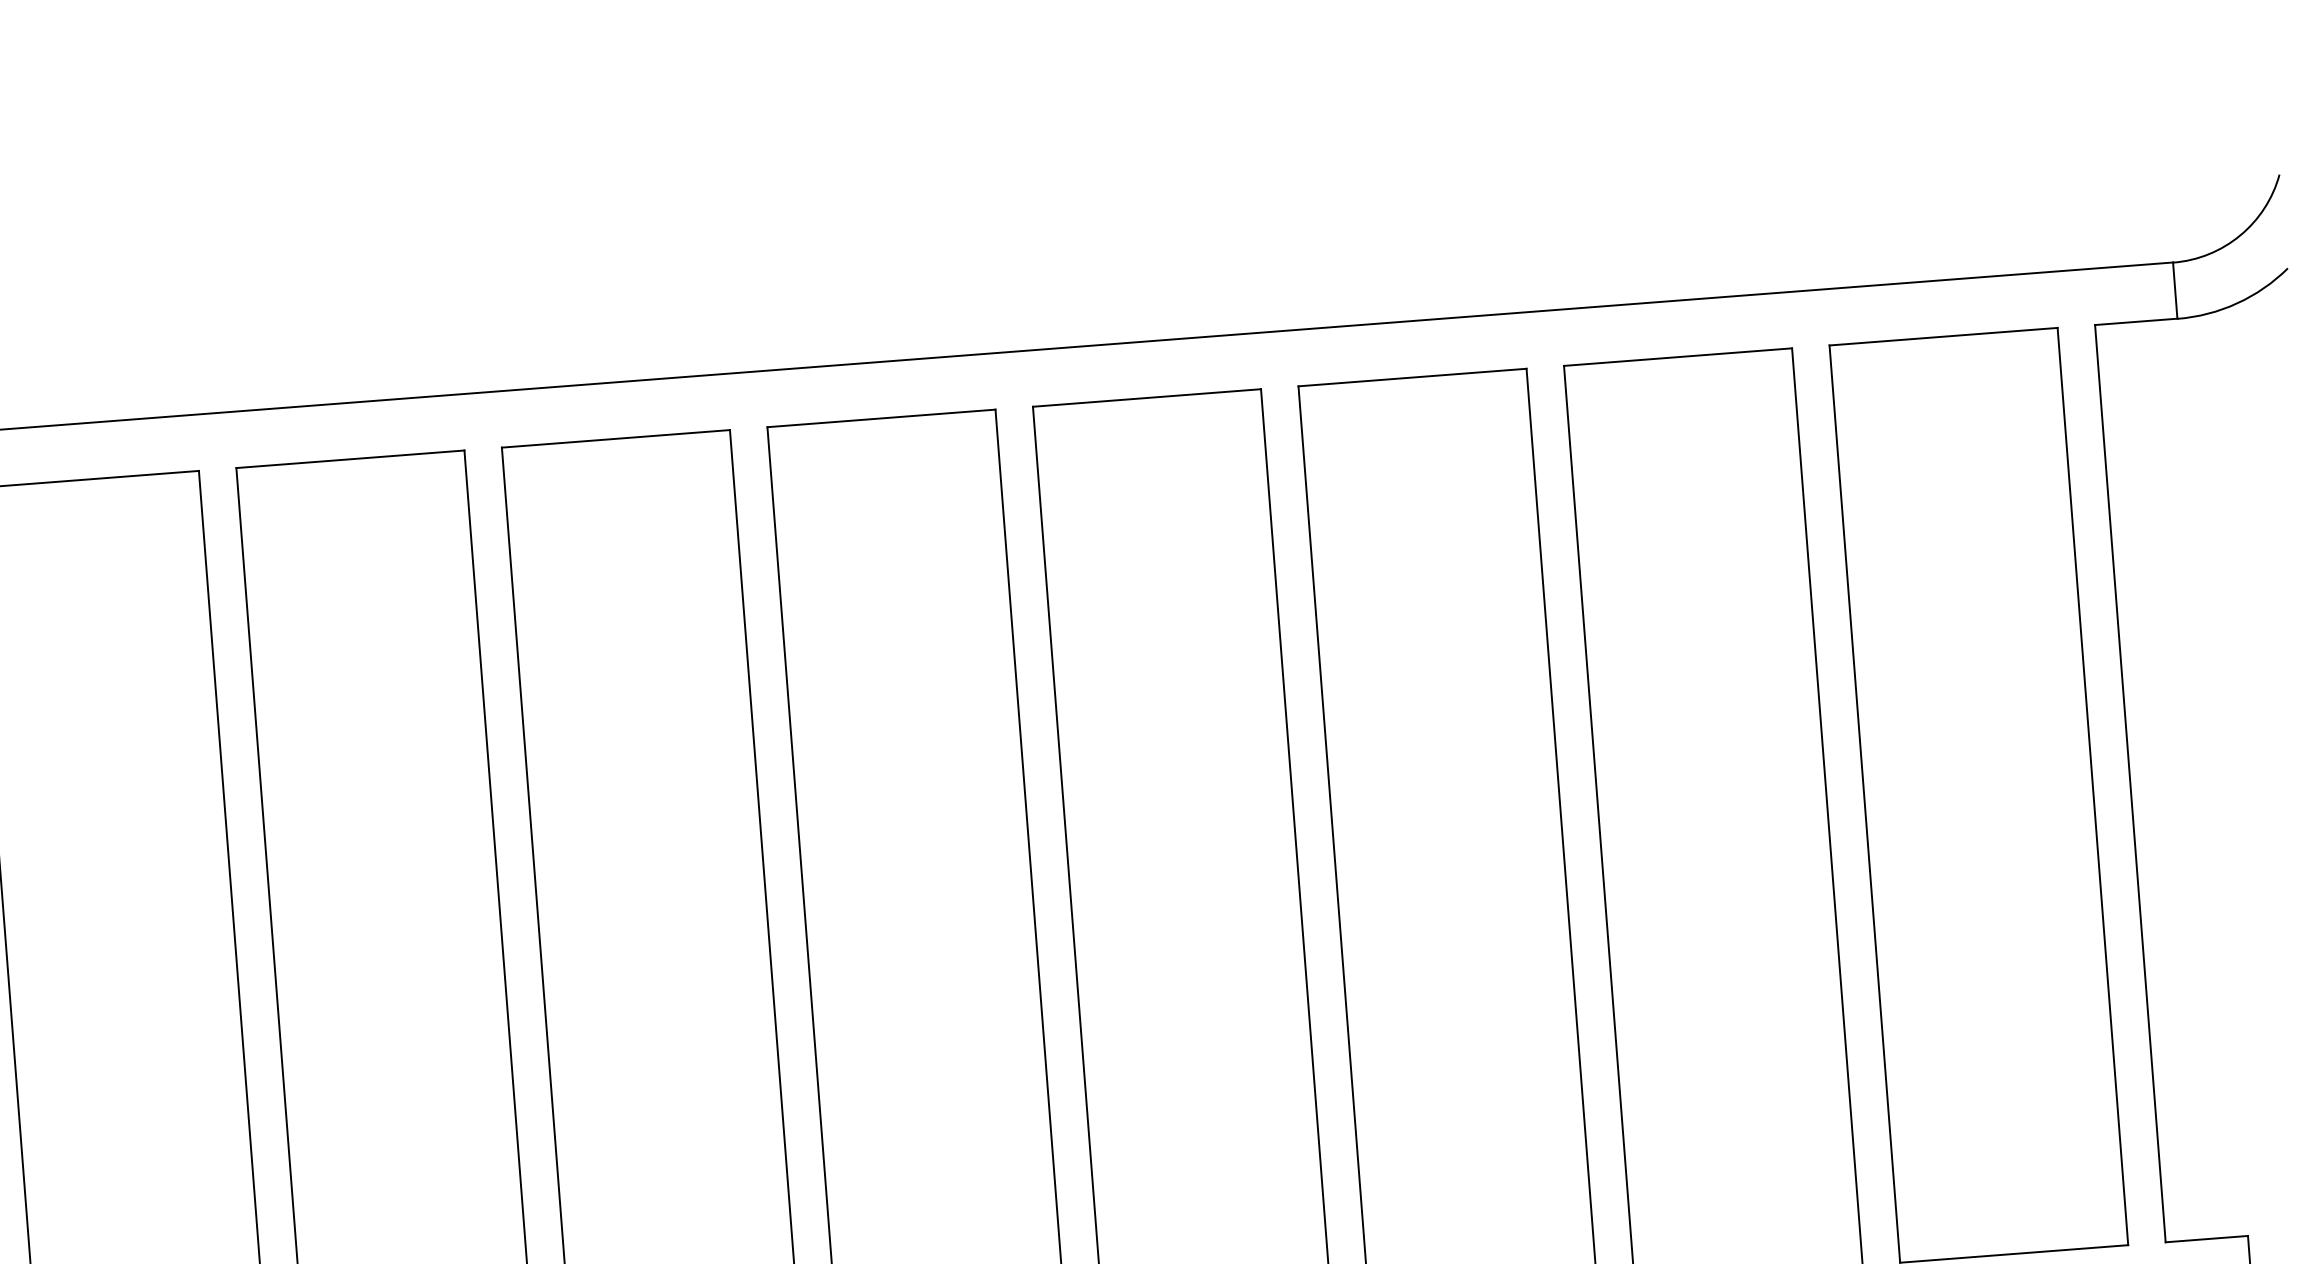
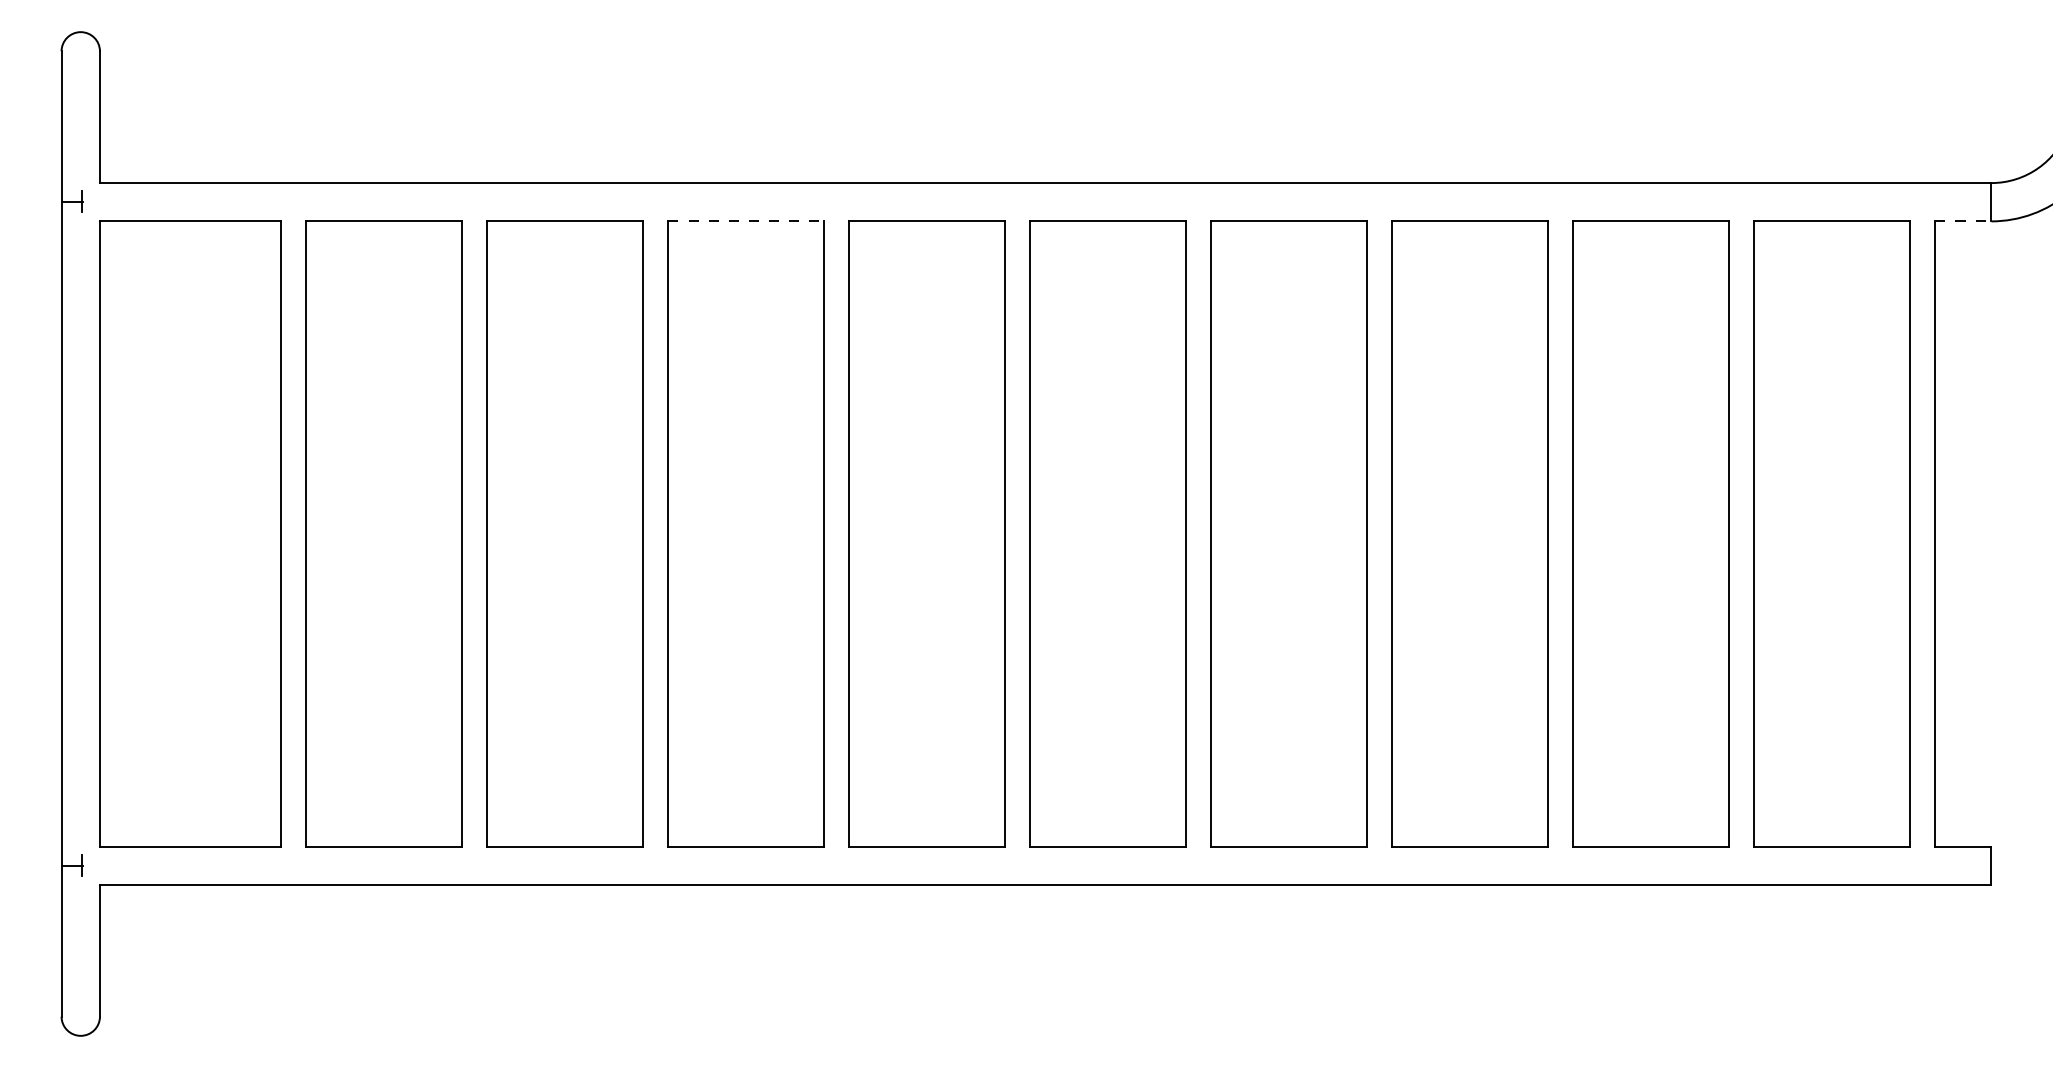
line: (2136, 322) -> (1963, 221), solid -> dashed
line: (350, 459) -> (746, 221), solid -> dashed

